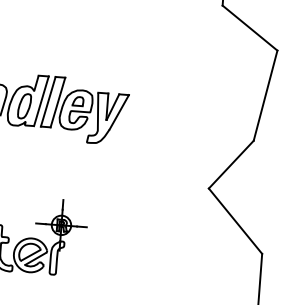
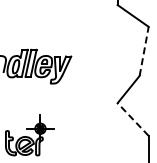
line: (266, 95) -> (144, 51), solid -> dashed
line: (236, 221) -> (133, 119), solid -> dashed

